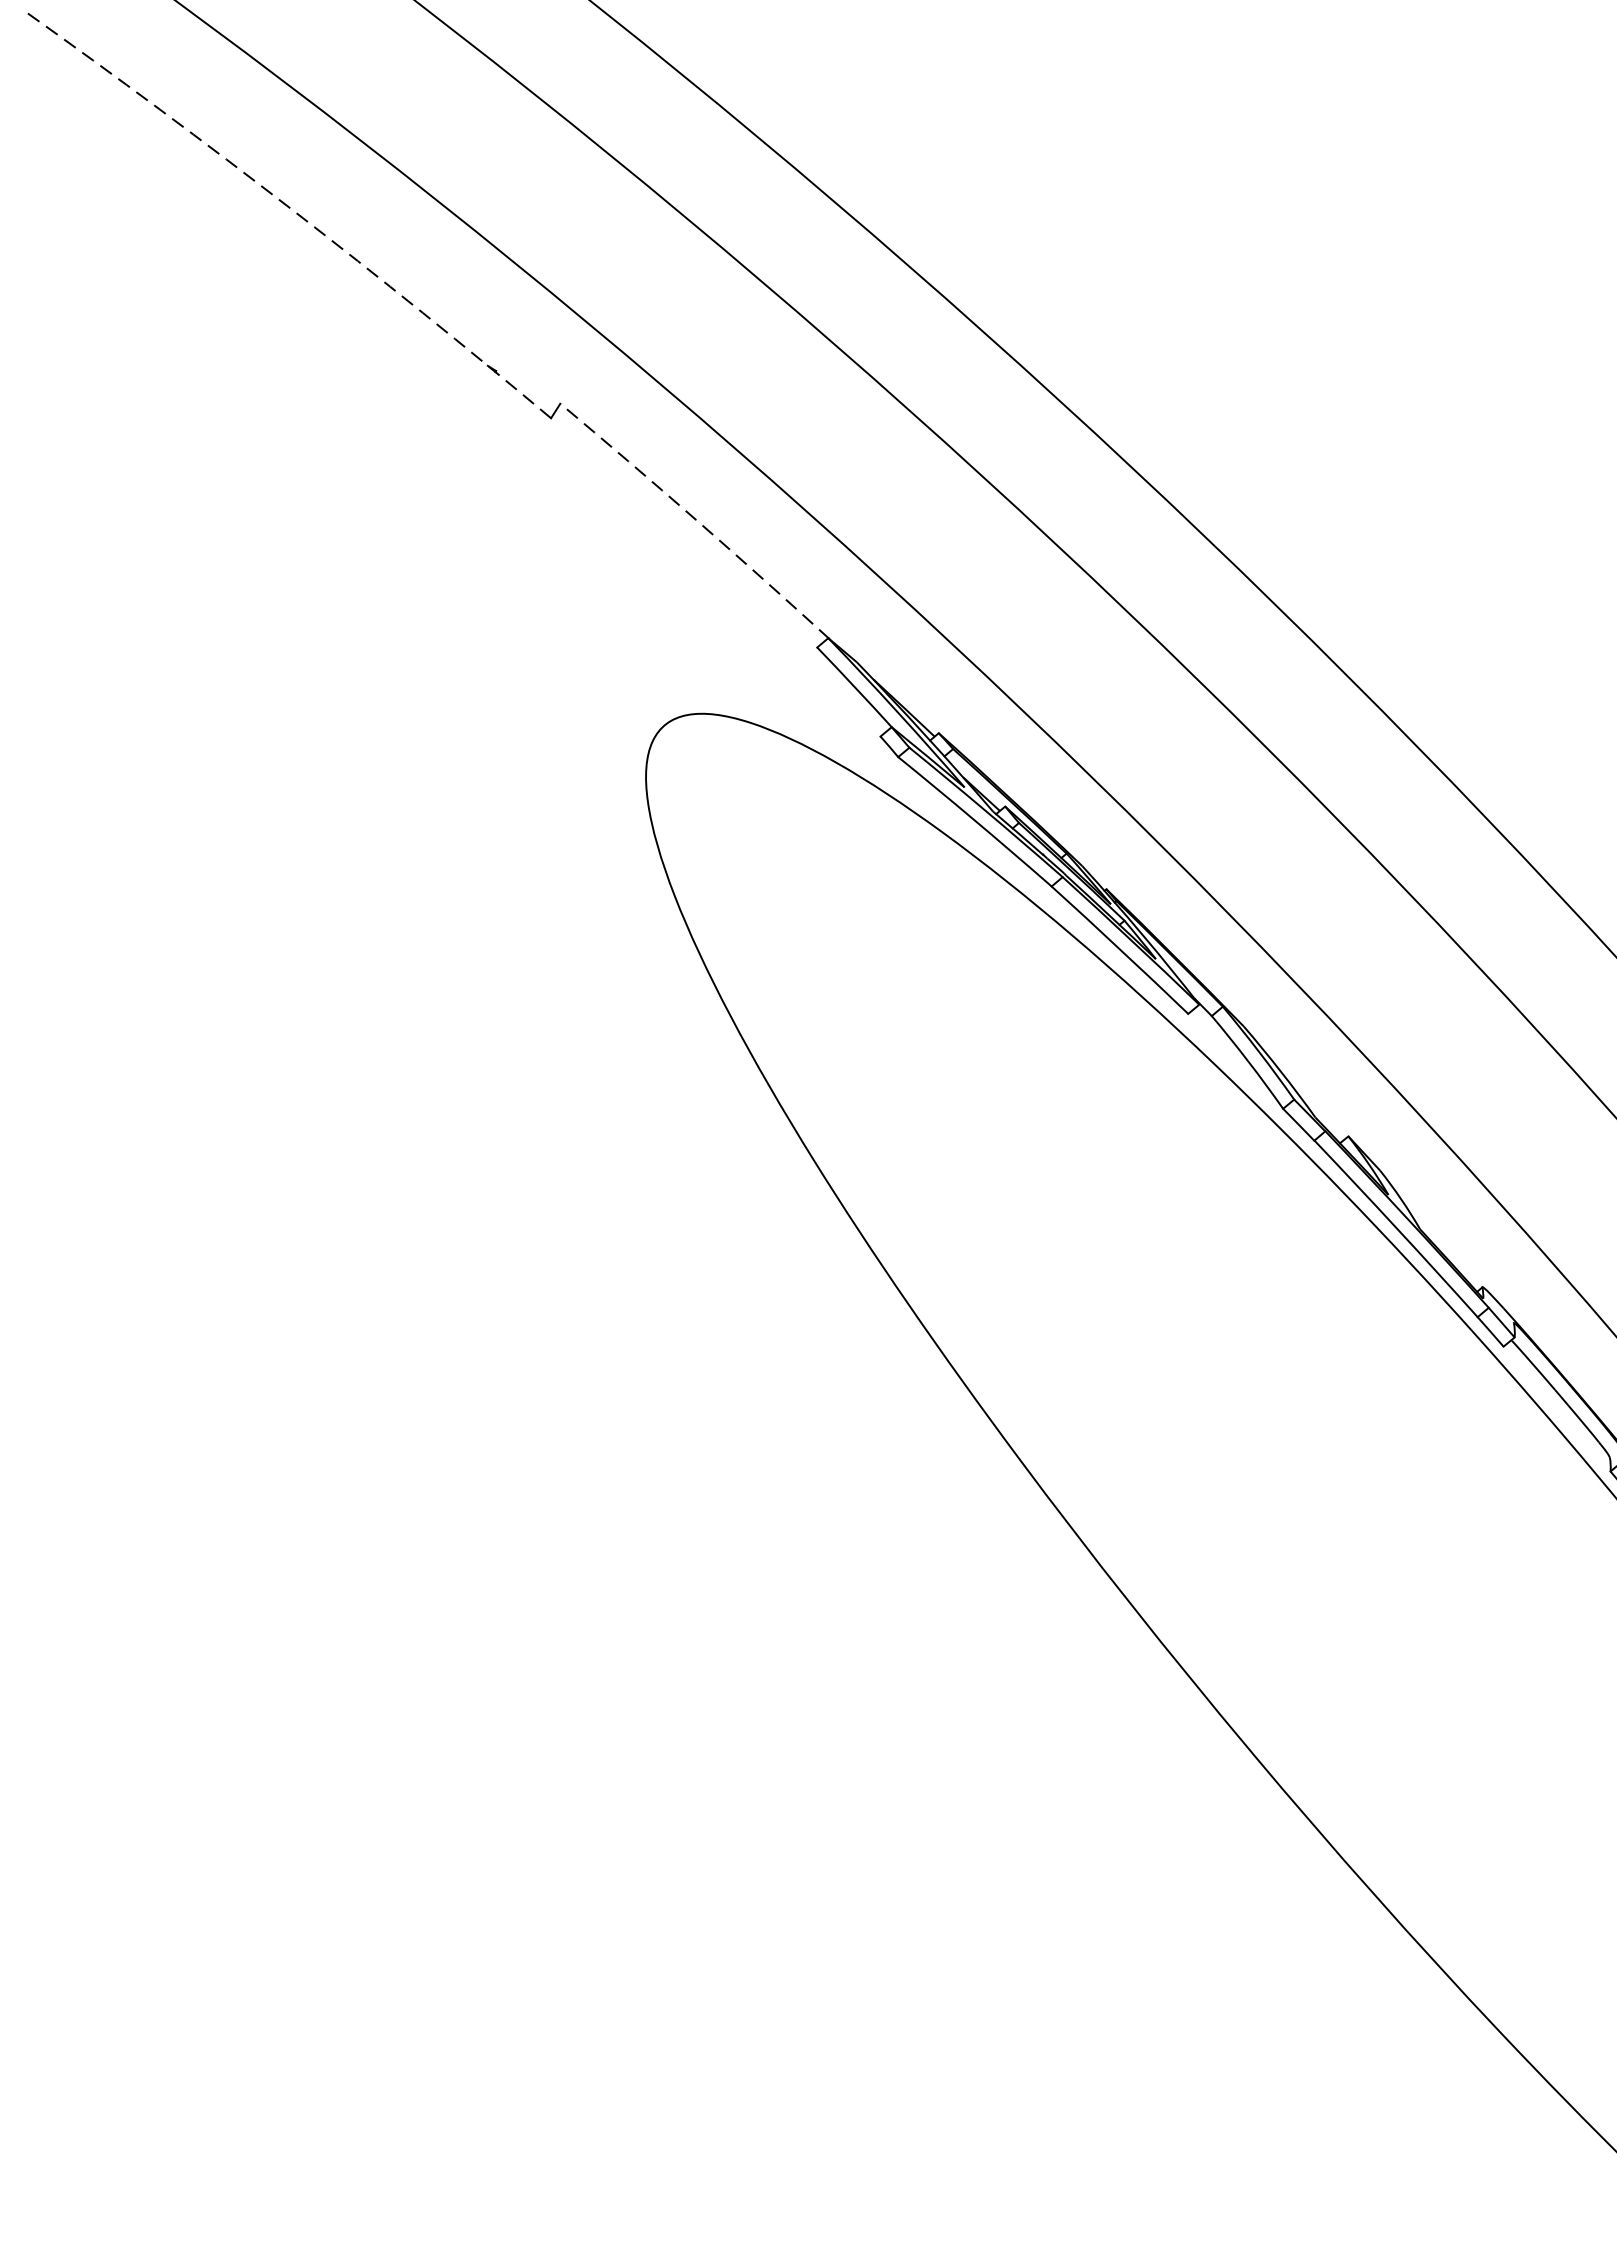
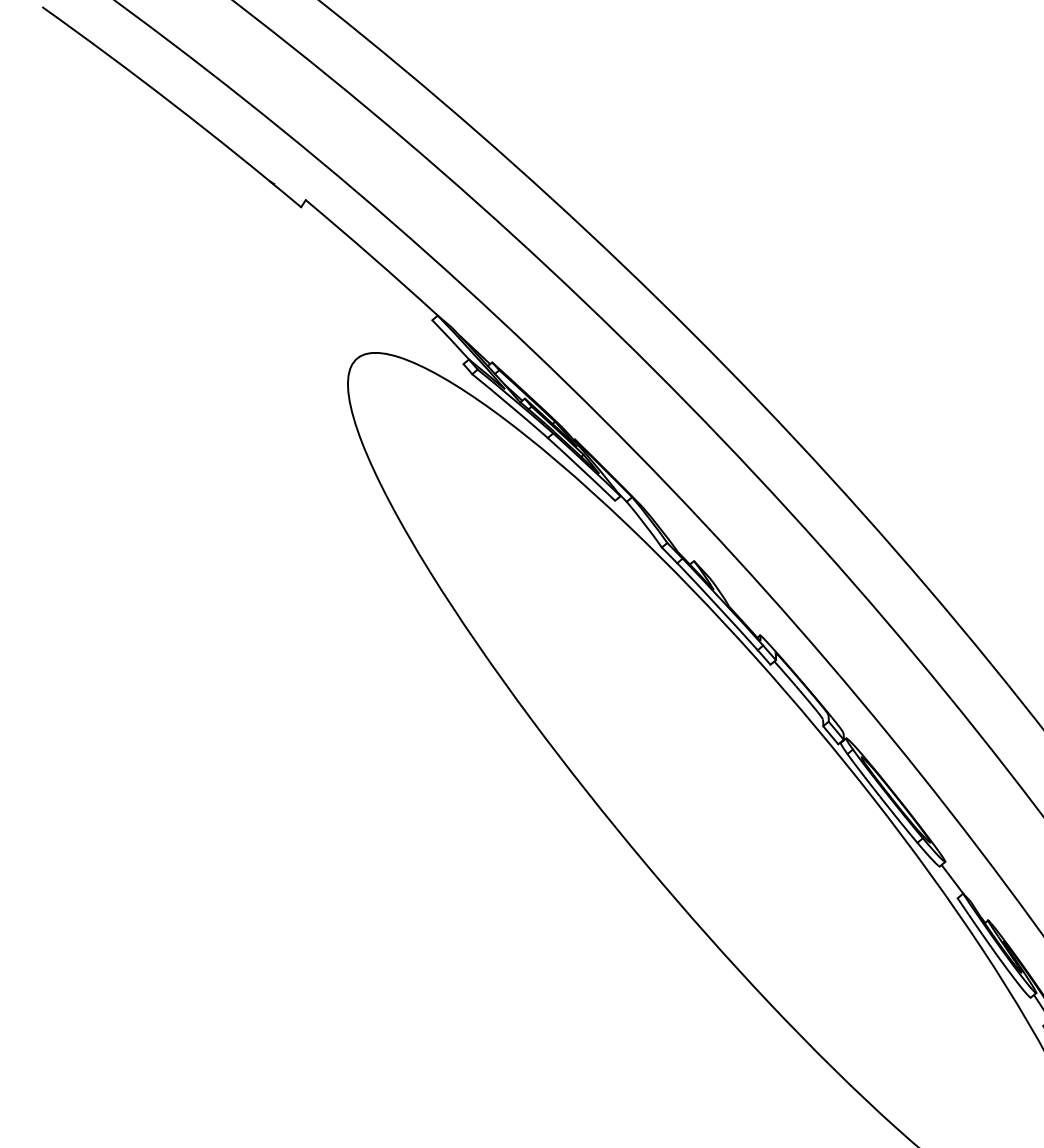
arc: (291, 209) -> (173, 104), dashed -> solid
arc: (695, 520) -> (372, 257), dashed -> solid

